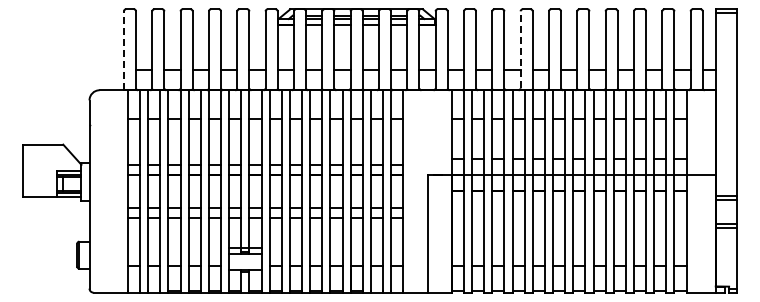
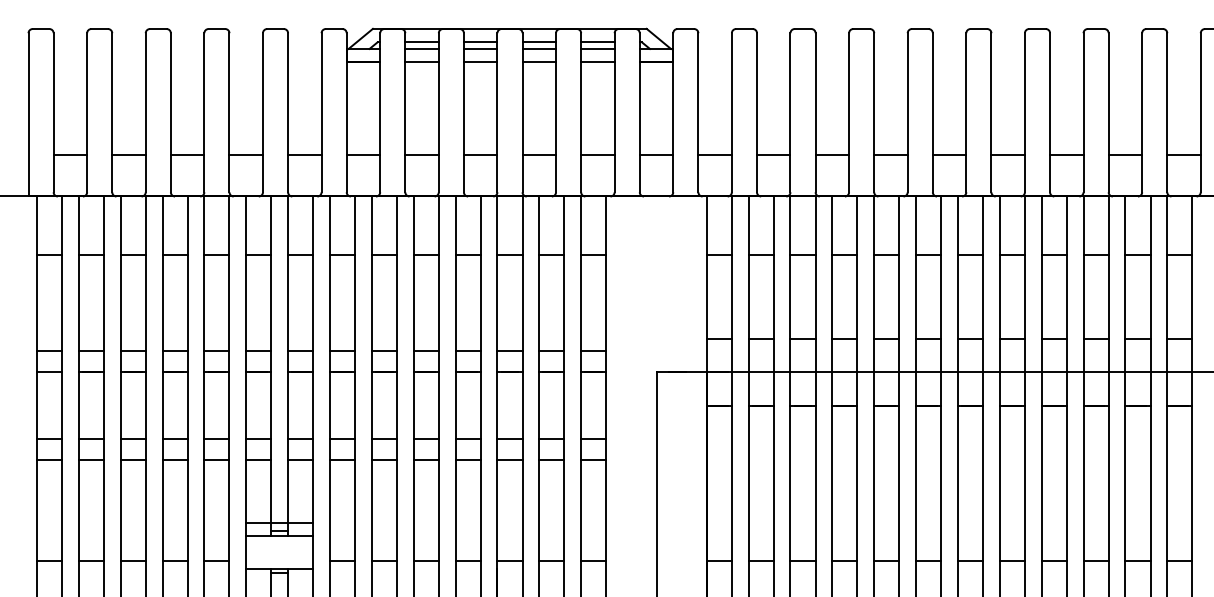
line: (520, 49) -> (848, 112), dashed -> solid
line: (123, 50) -> (27, 114), dashed -> solid

